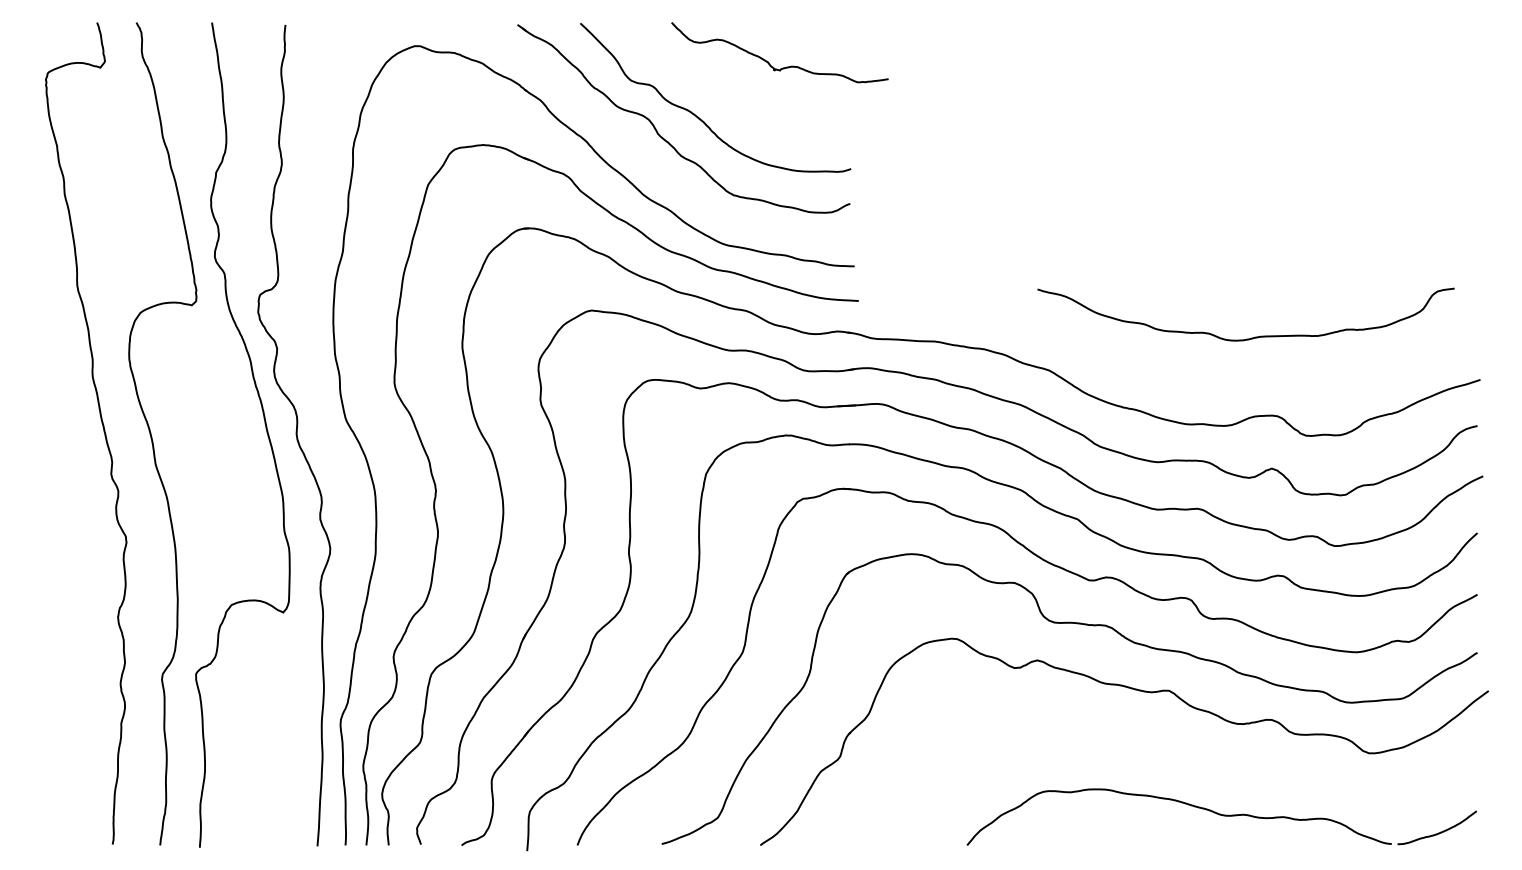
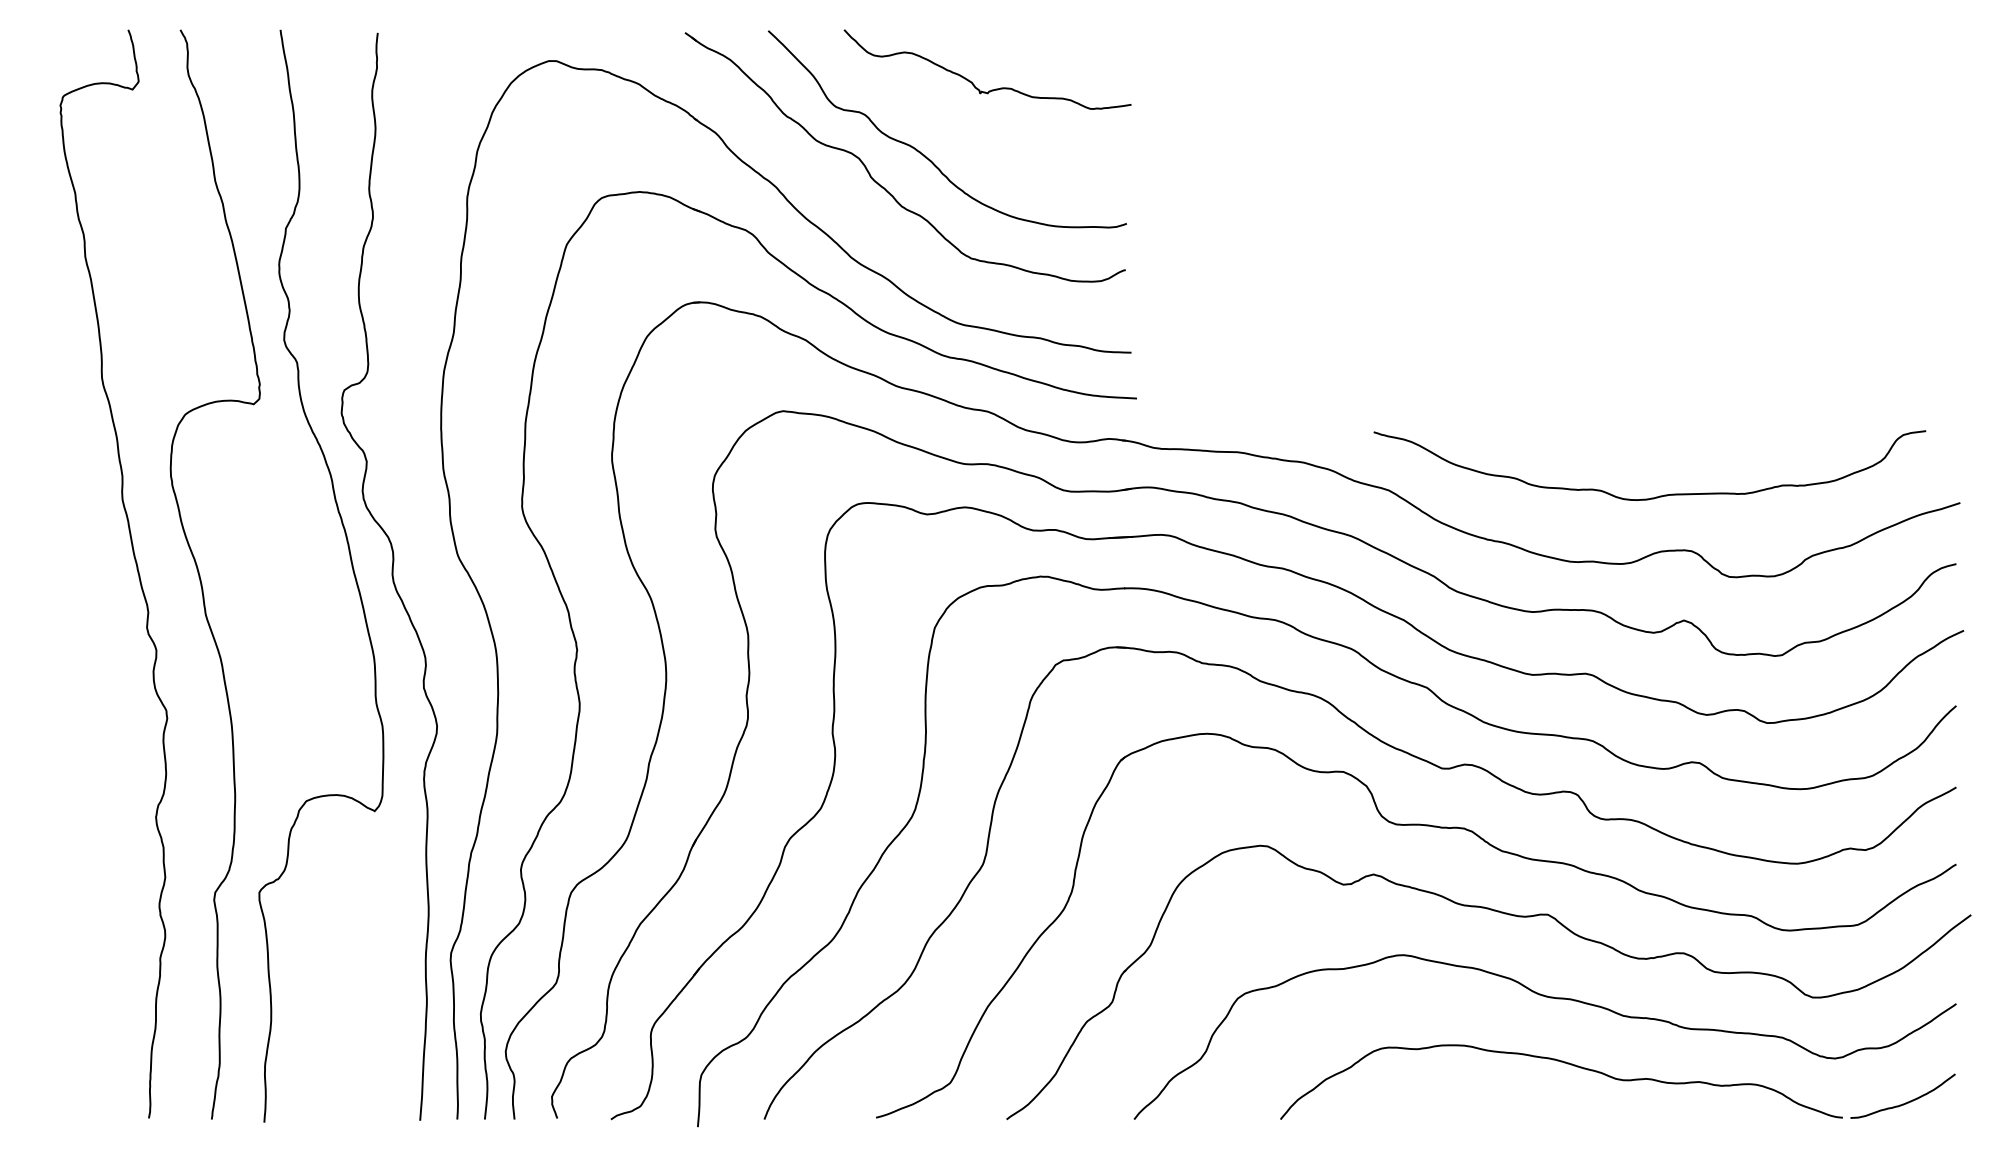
curve: (769, 63) -> (973, 83), moved
curve: (1253, 337) -> (1659, 495), moved
curve: (1170, 754) -> (1549, 998), added

